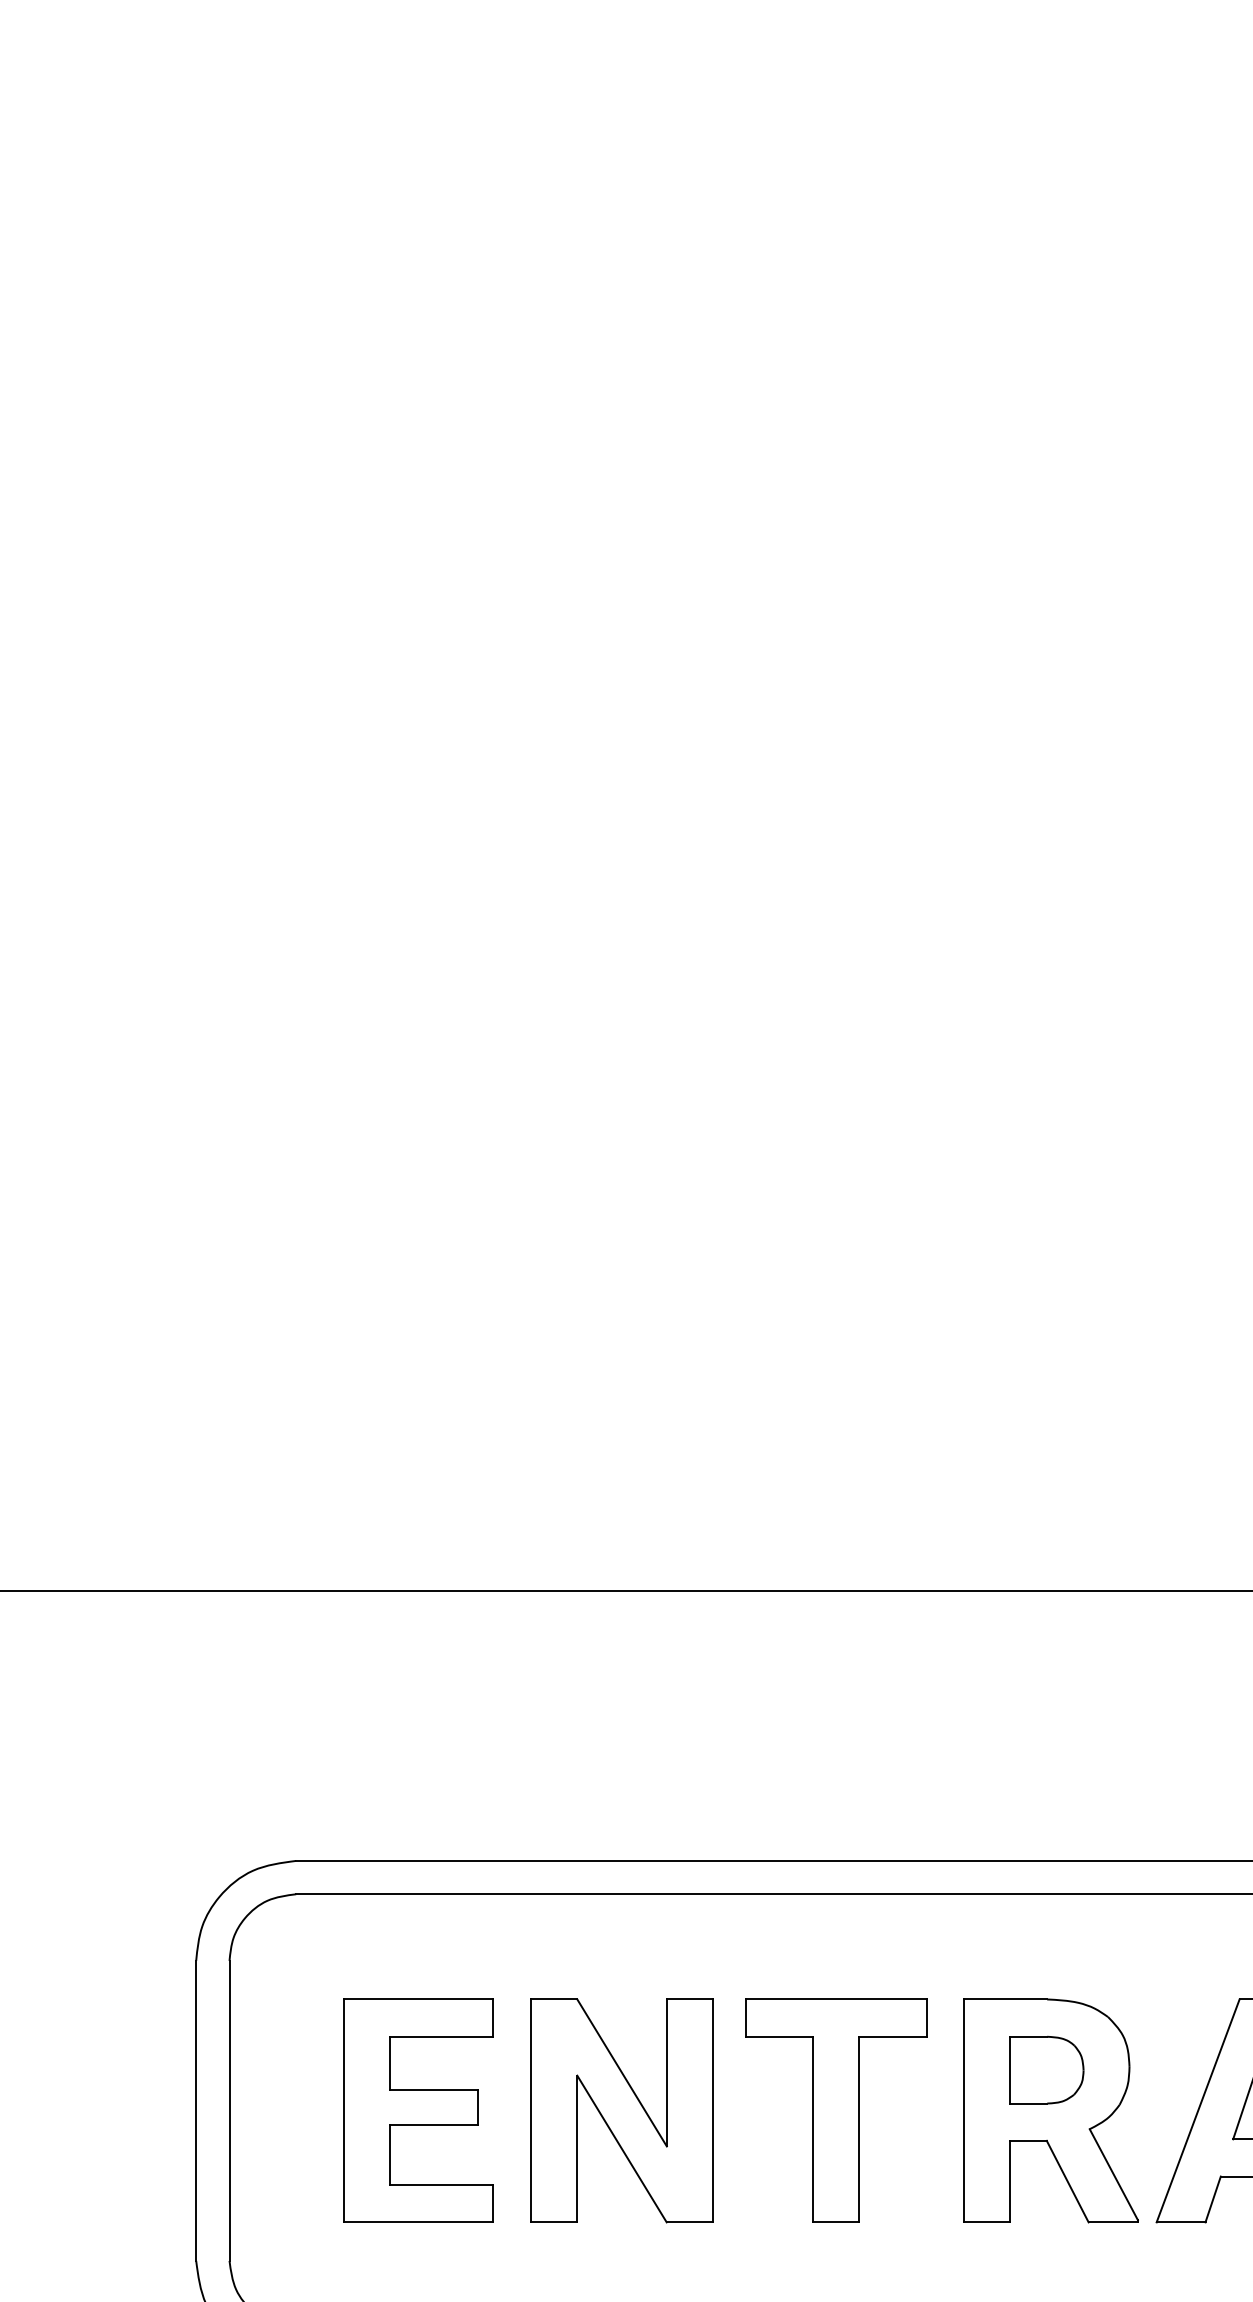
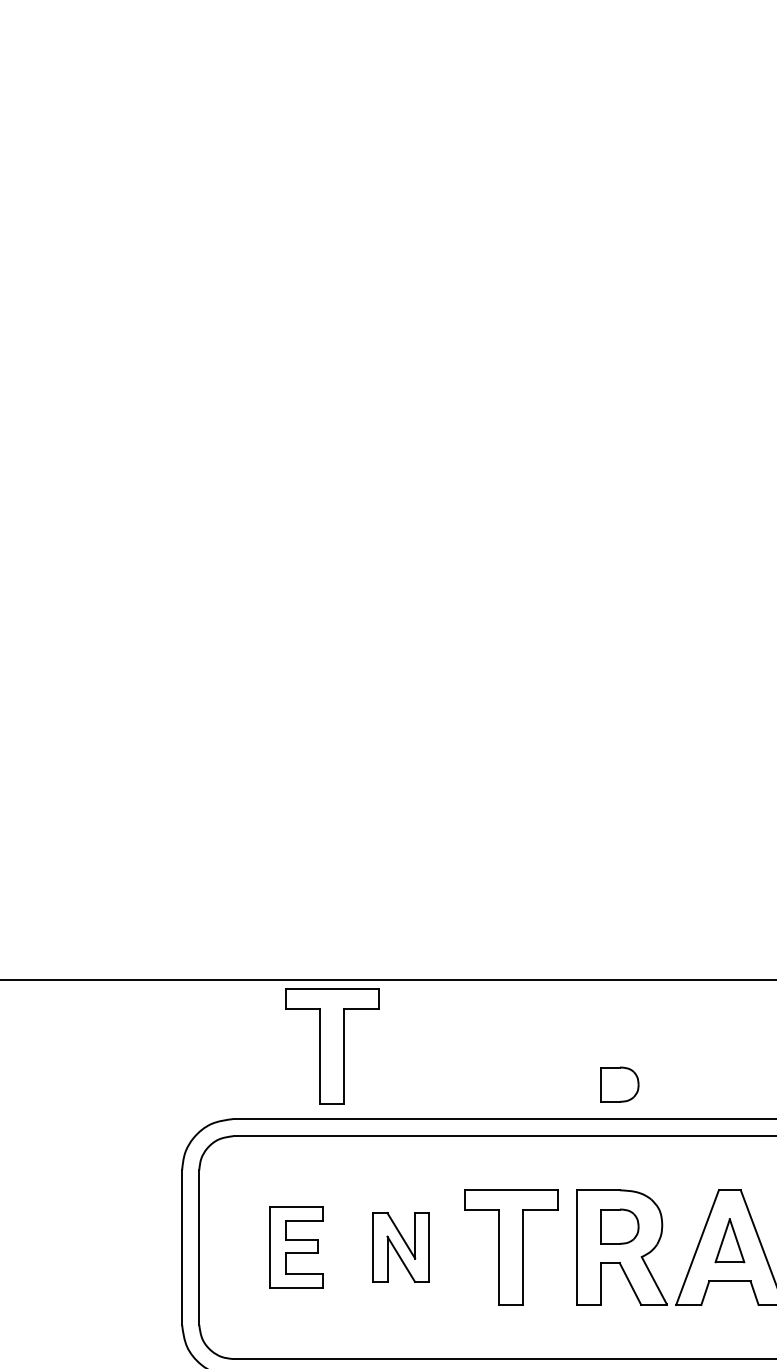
part: (488, 1719) -> (332, 1046), added
part: (1046, 1793) -> (619, 1084), added
part: (418, 2110) -> (296, 1247), size x0.7
part: (622, 2110) -> (401, 1247), size x0.6

